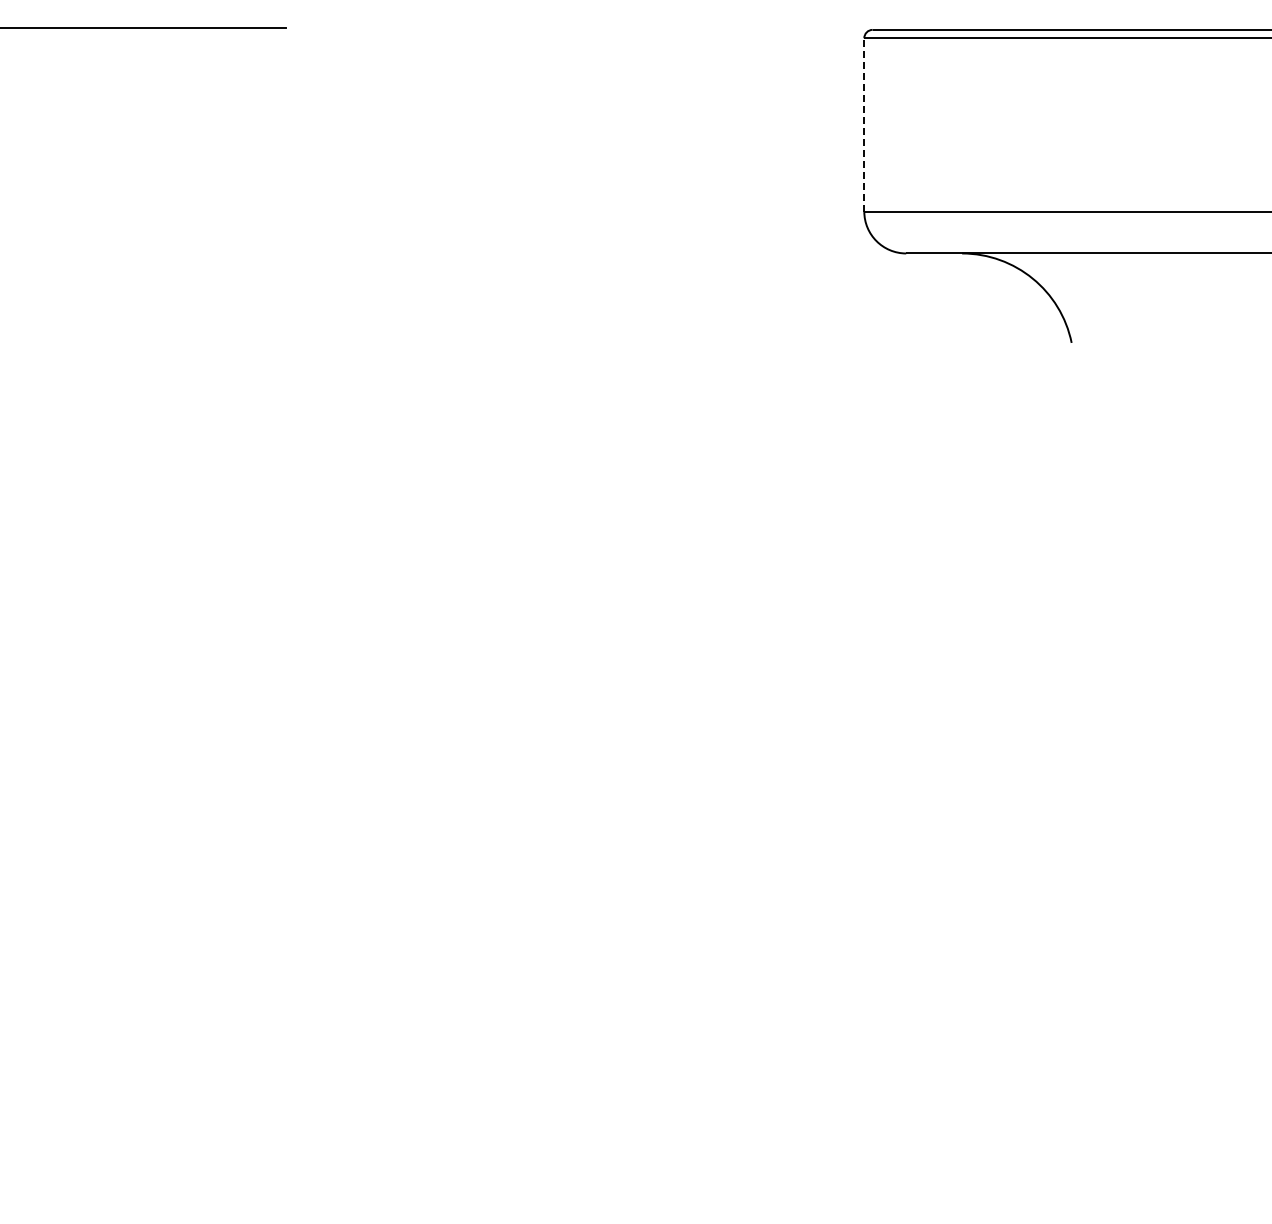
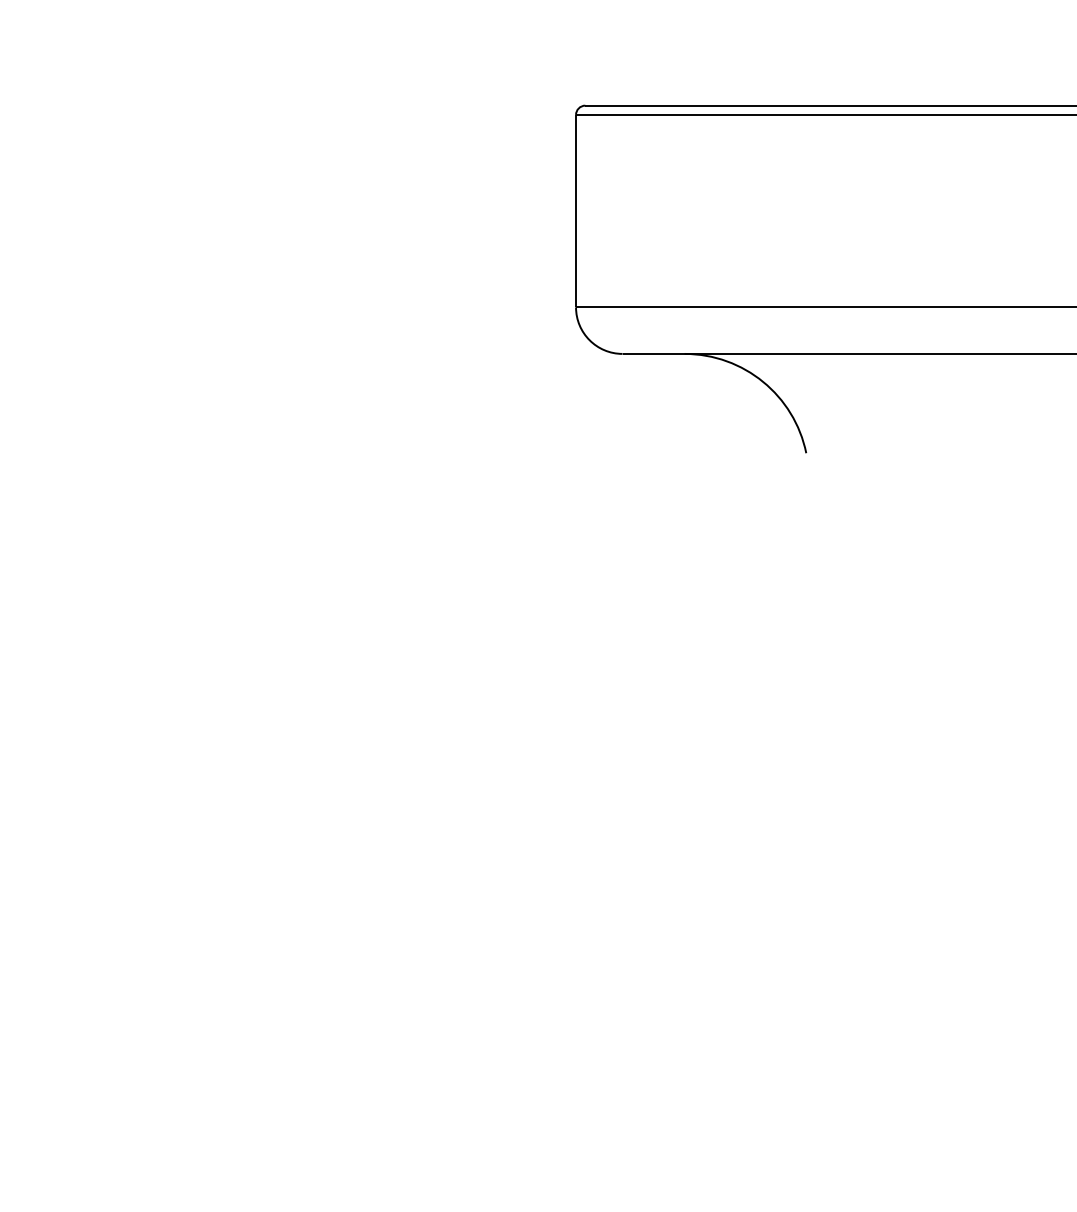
line: (864, 124) -> (576, 210), dashed -> solid

